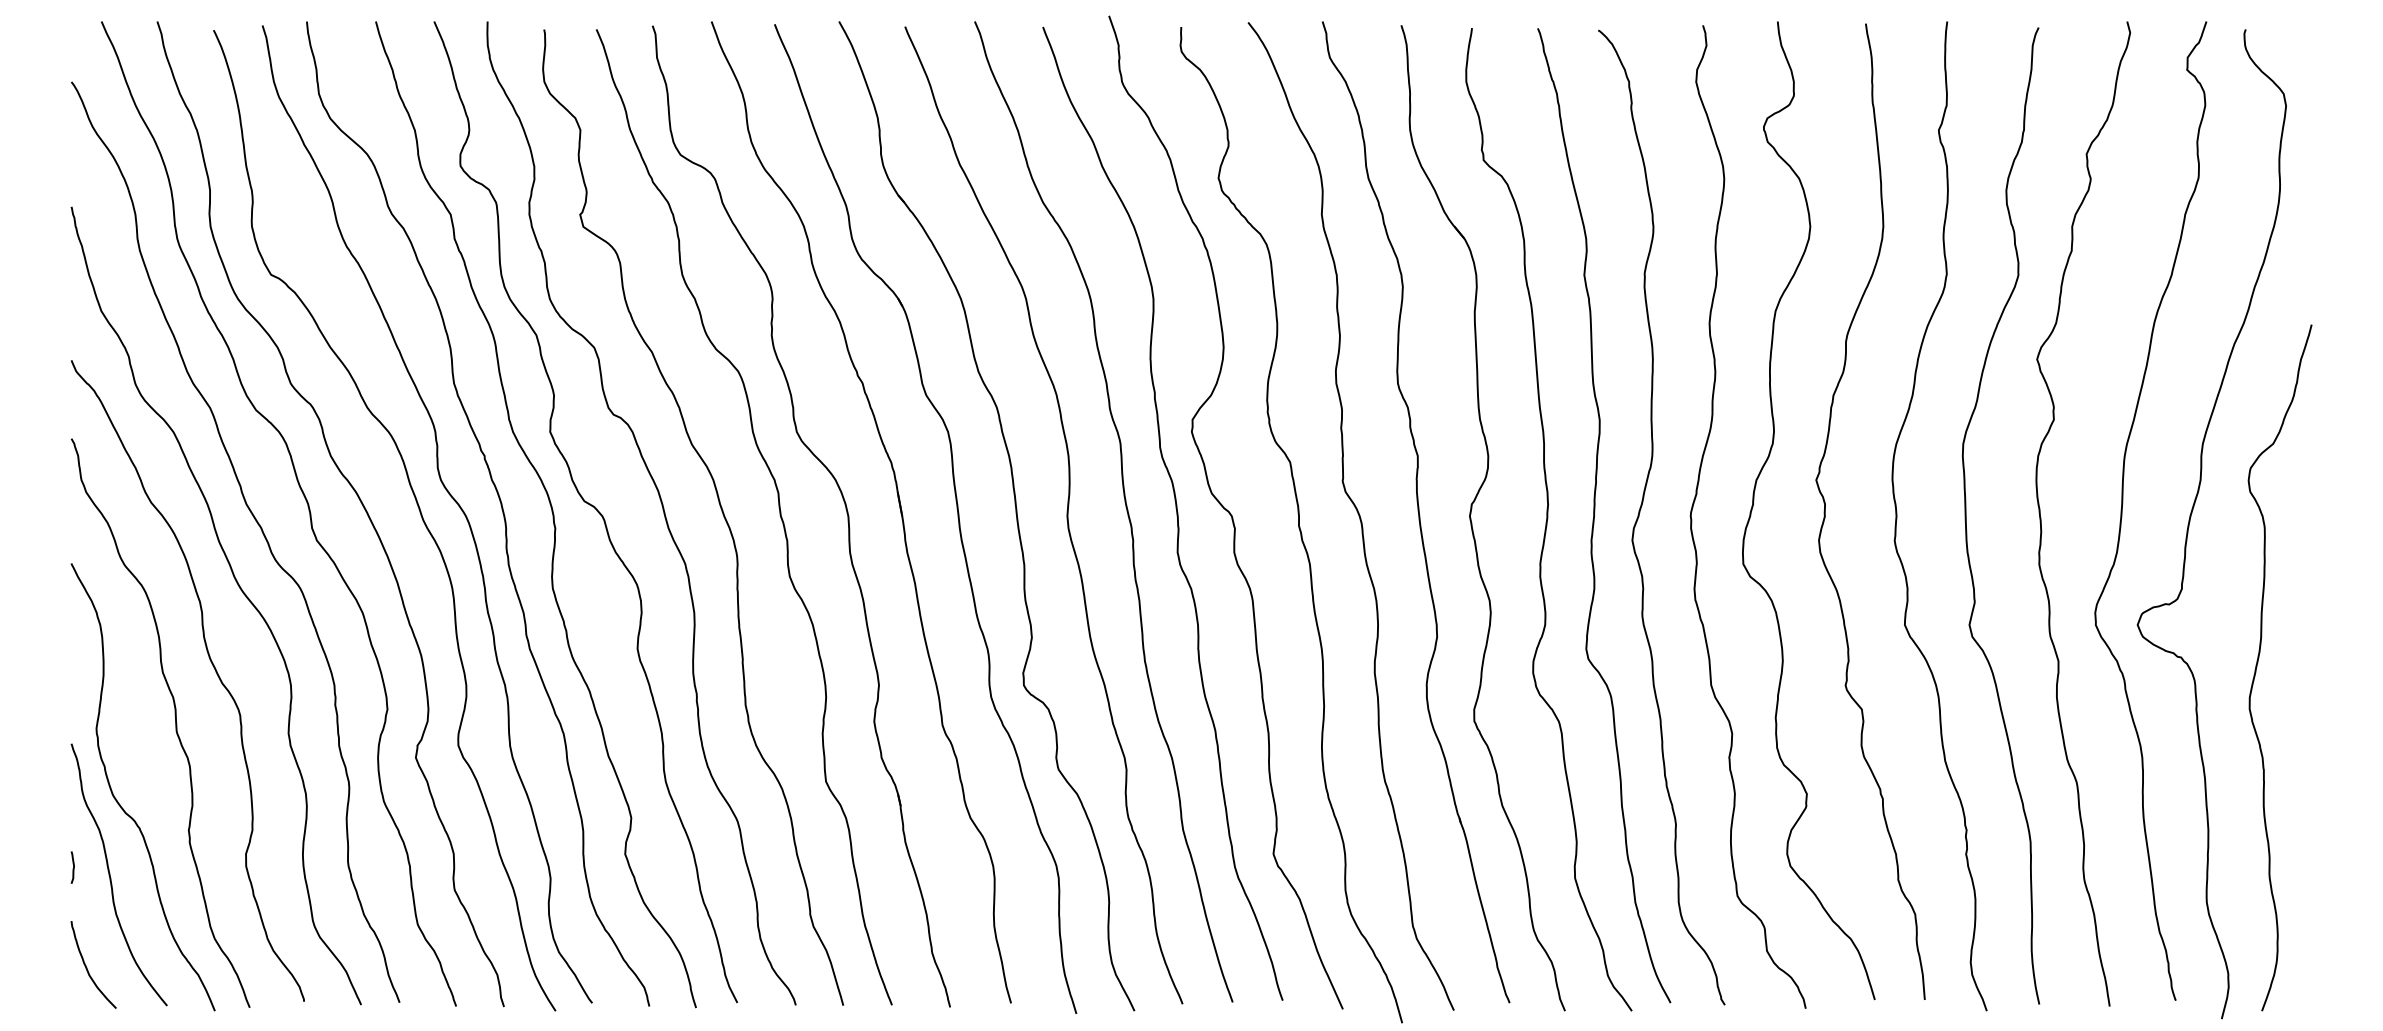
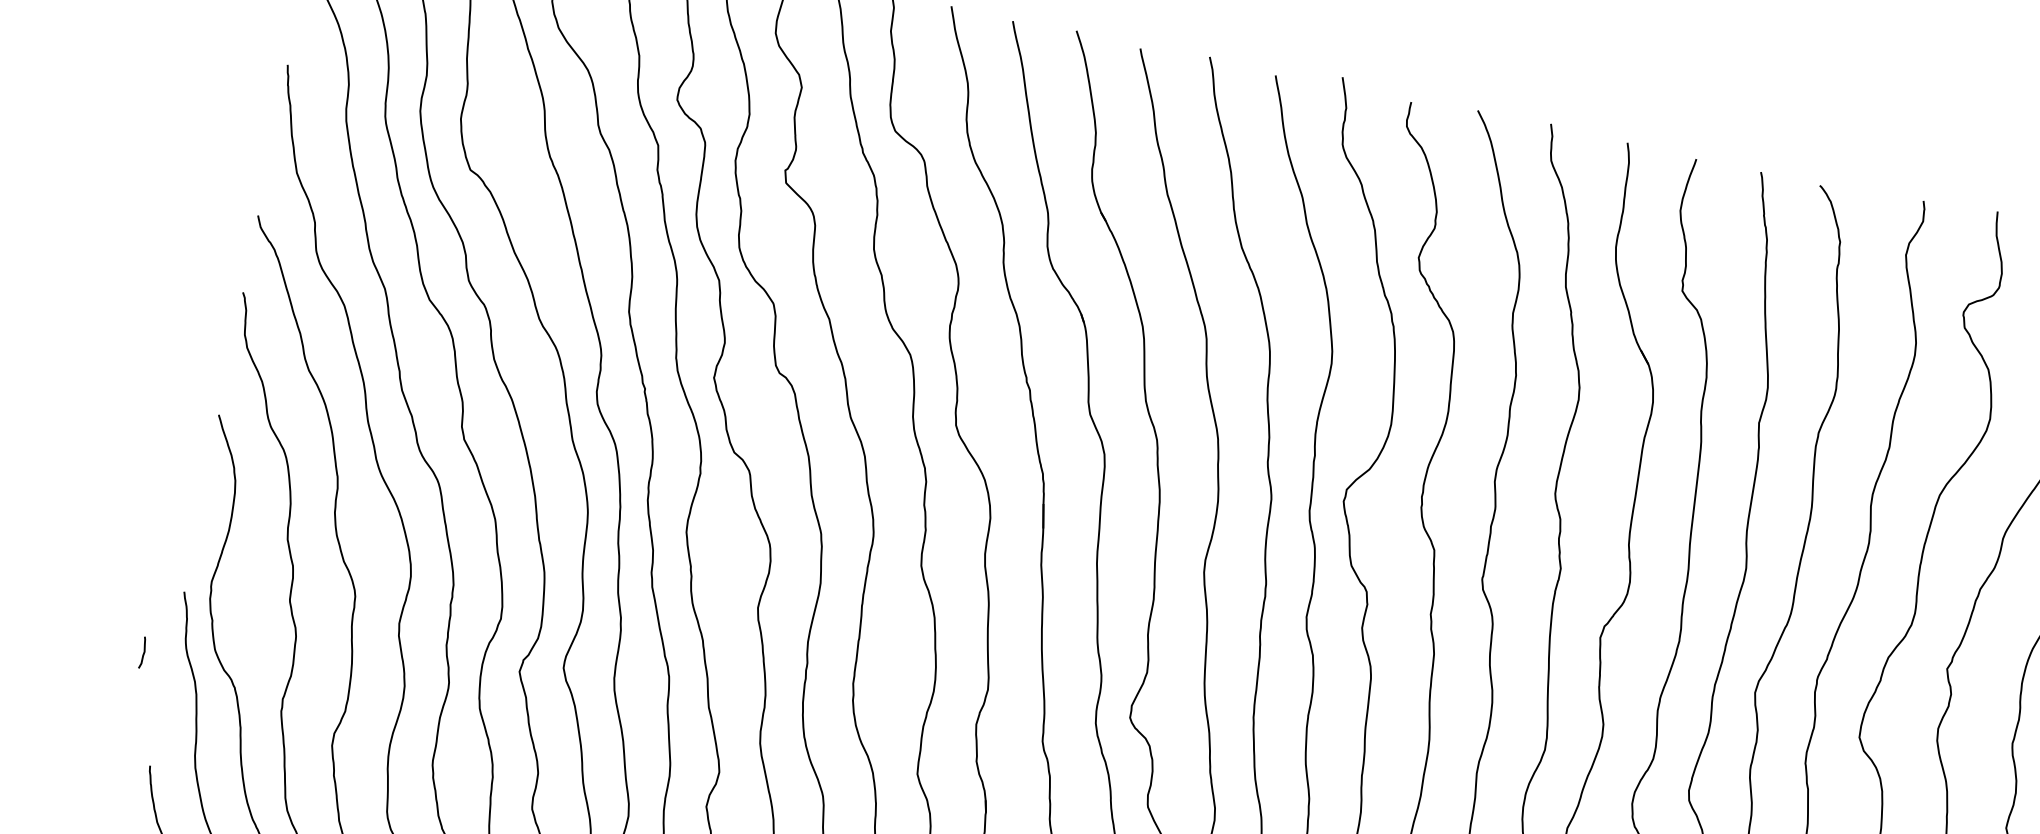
curve: (73, 867) -> (143, 652), moved

